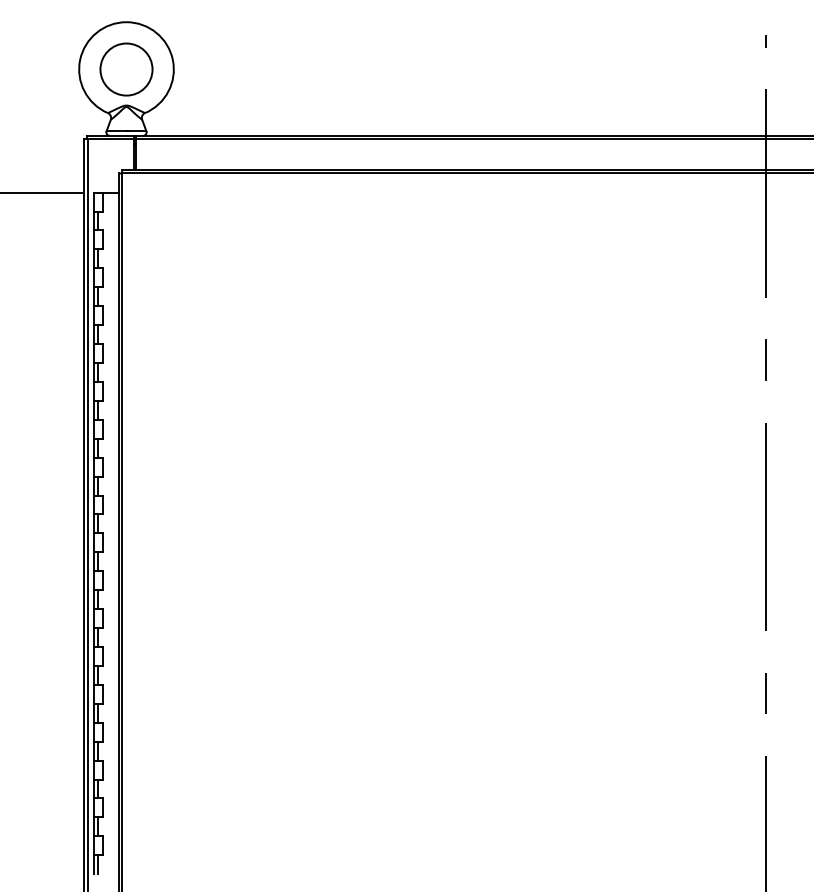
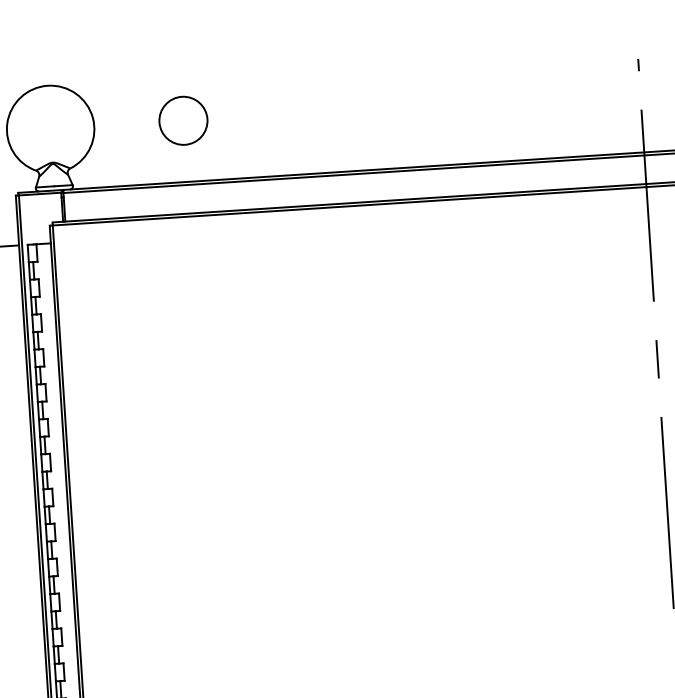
circle: (126, 69) -> (183, 120), moved

